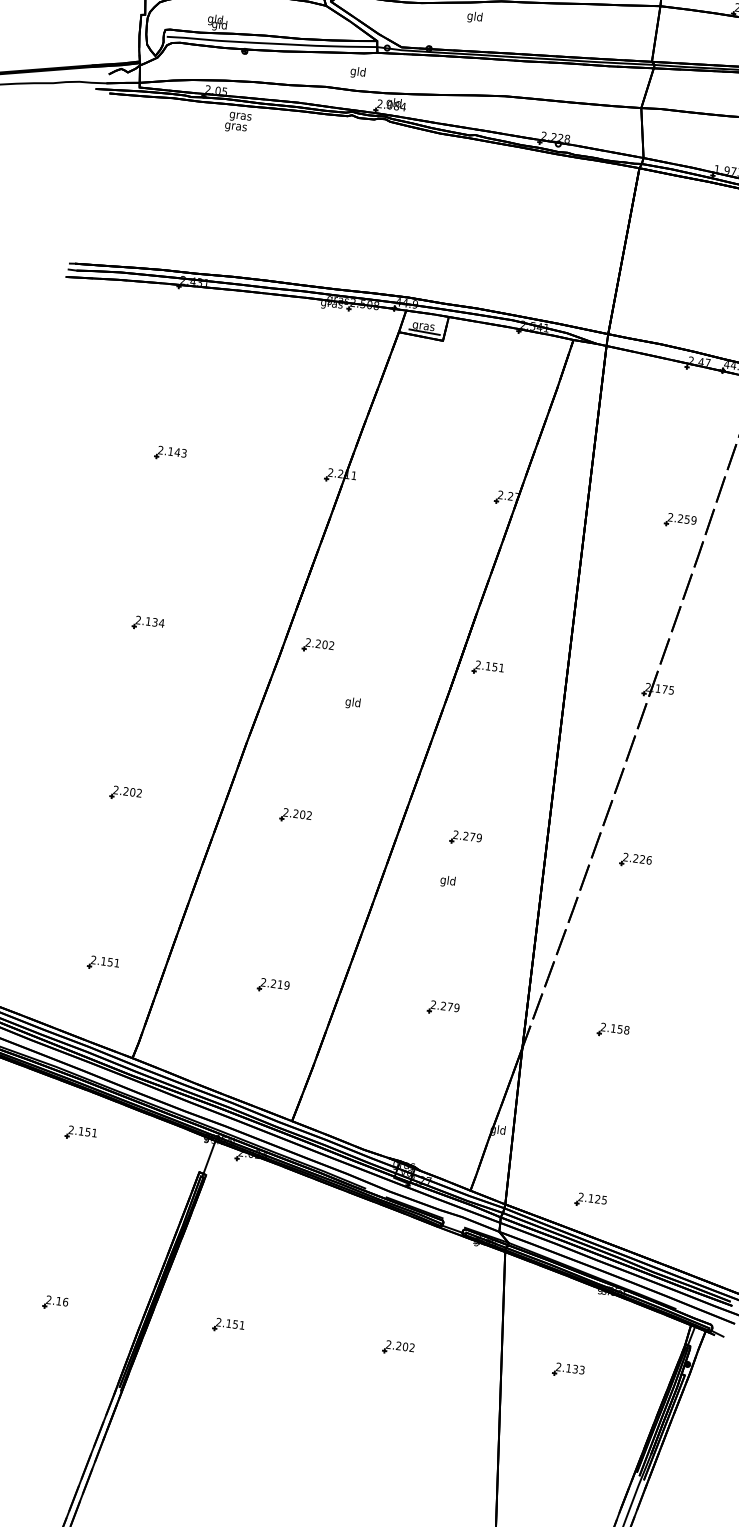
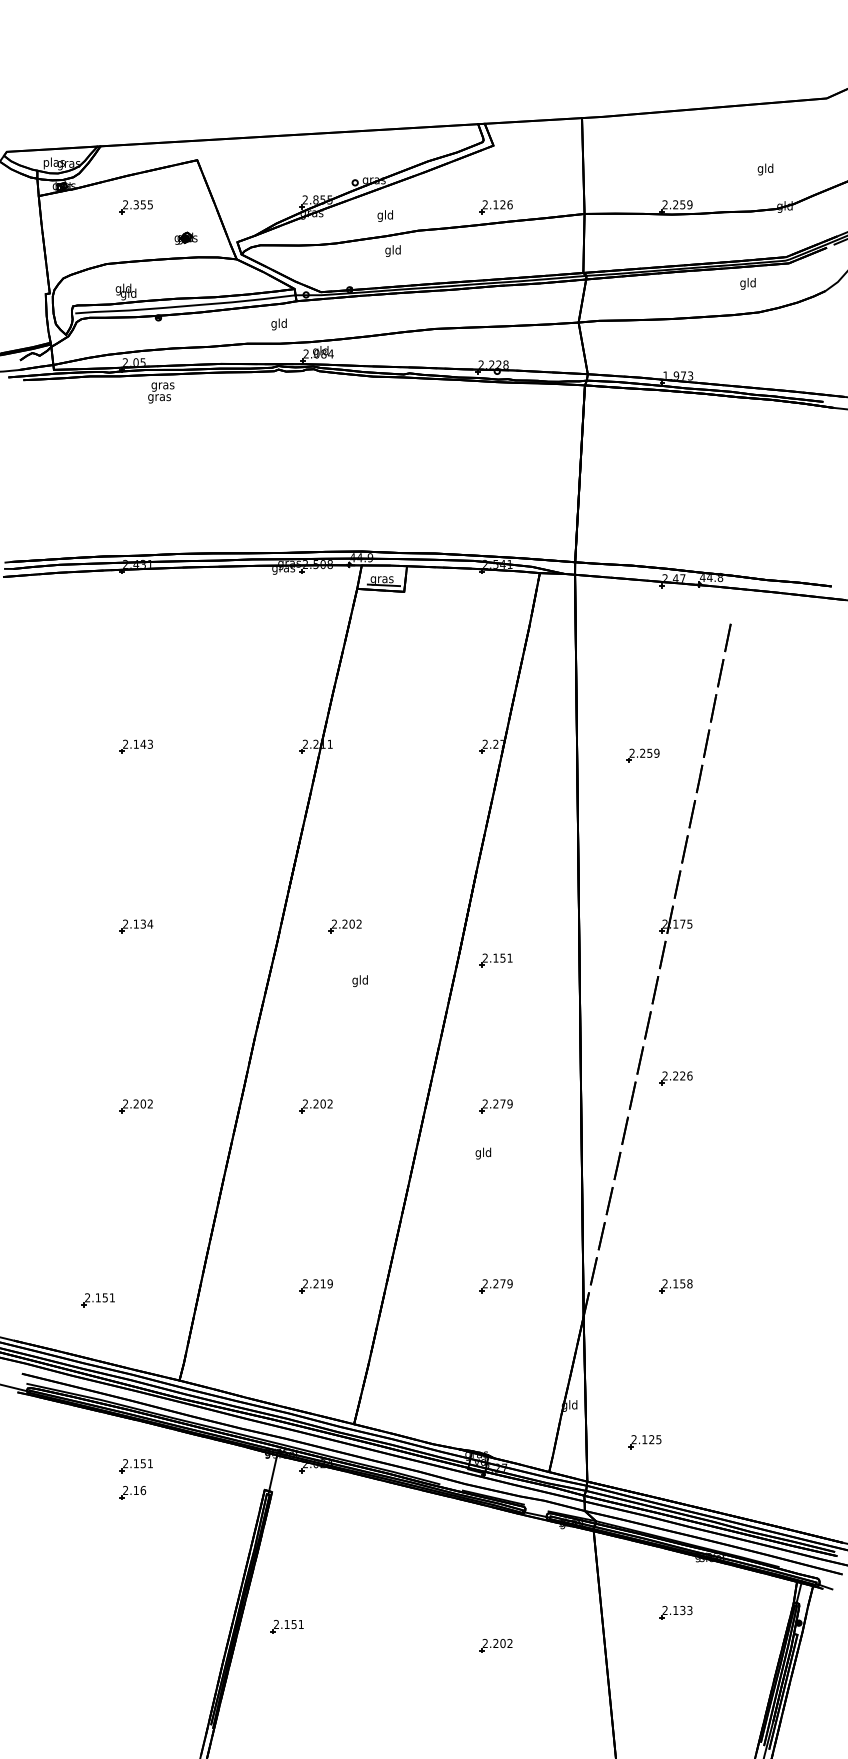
part: (680, 520) -> (642, 755), moved
part: (317, 646) -> (344, 926), moved
part: (487, 668) -> (495, 960), moved
part: (635, 860) -> (675, 1078), moved
part: (102, 963) -> (97, 1300), moved
part: (590, 1201) -> (644, 1442), moved
part: (55, 1302) -> (132, 1492), moved
part: (228, 1325) -> (286, 1626), moved
part: (568, 1370) -> (675, 1612), moved

